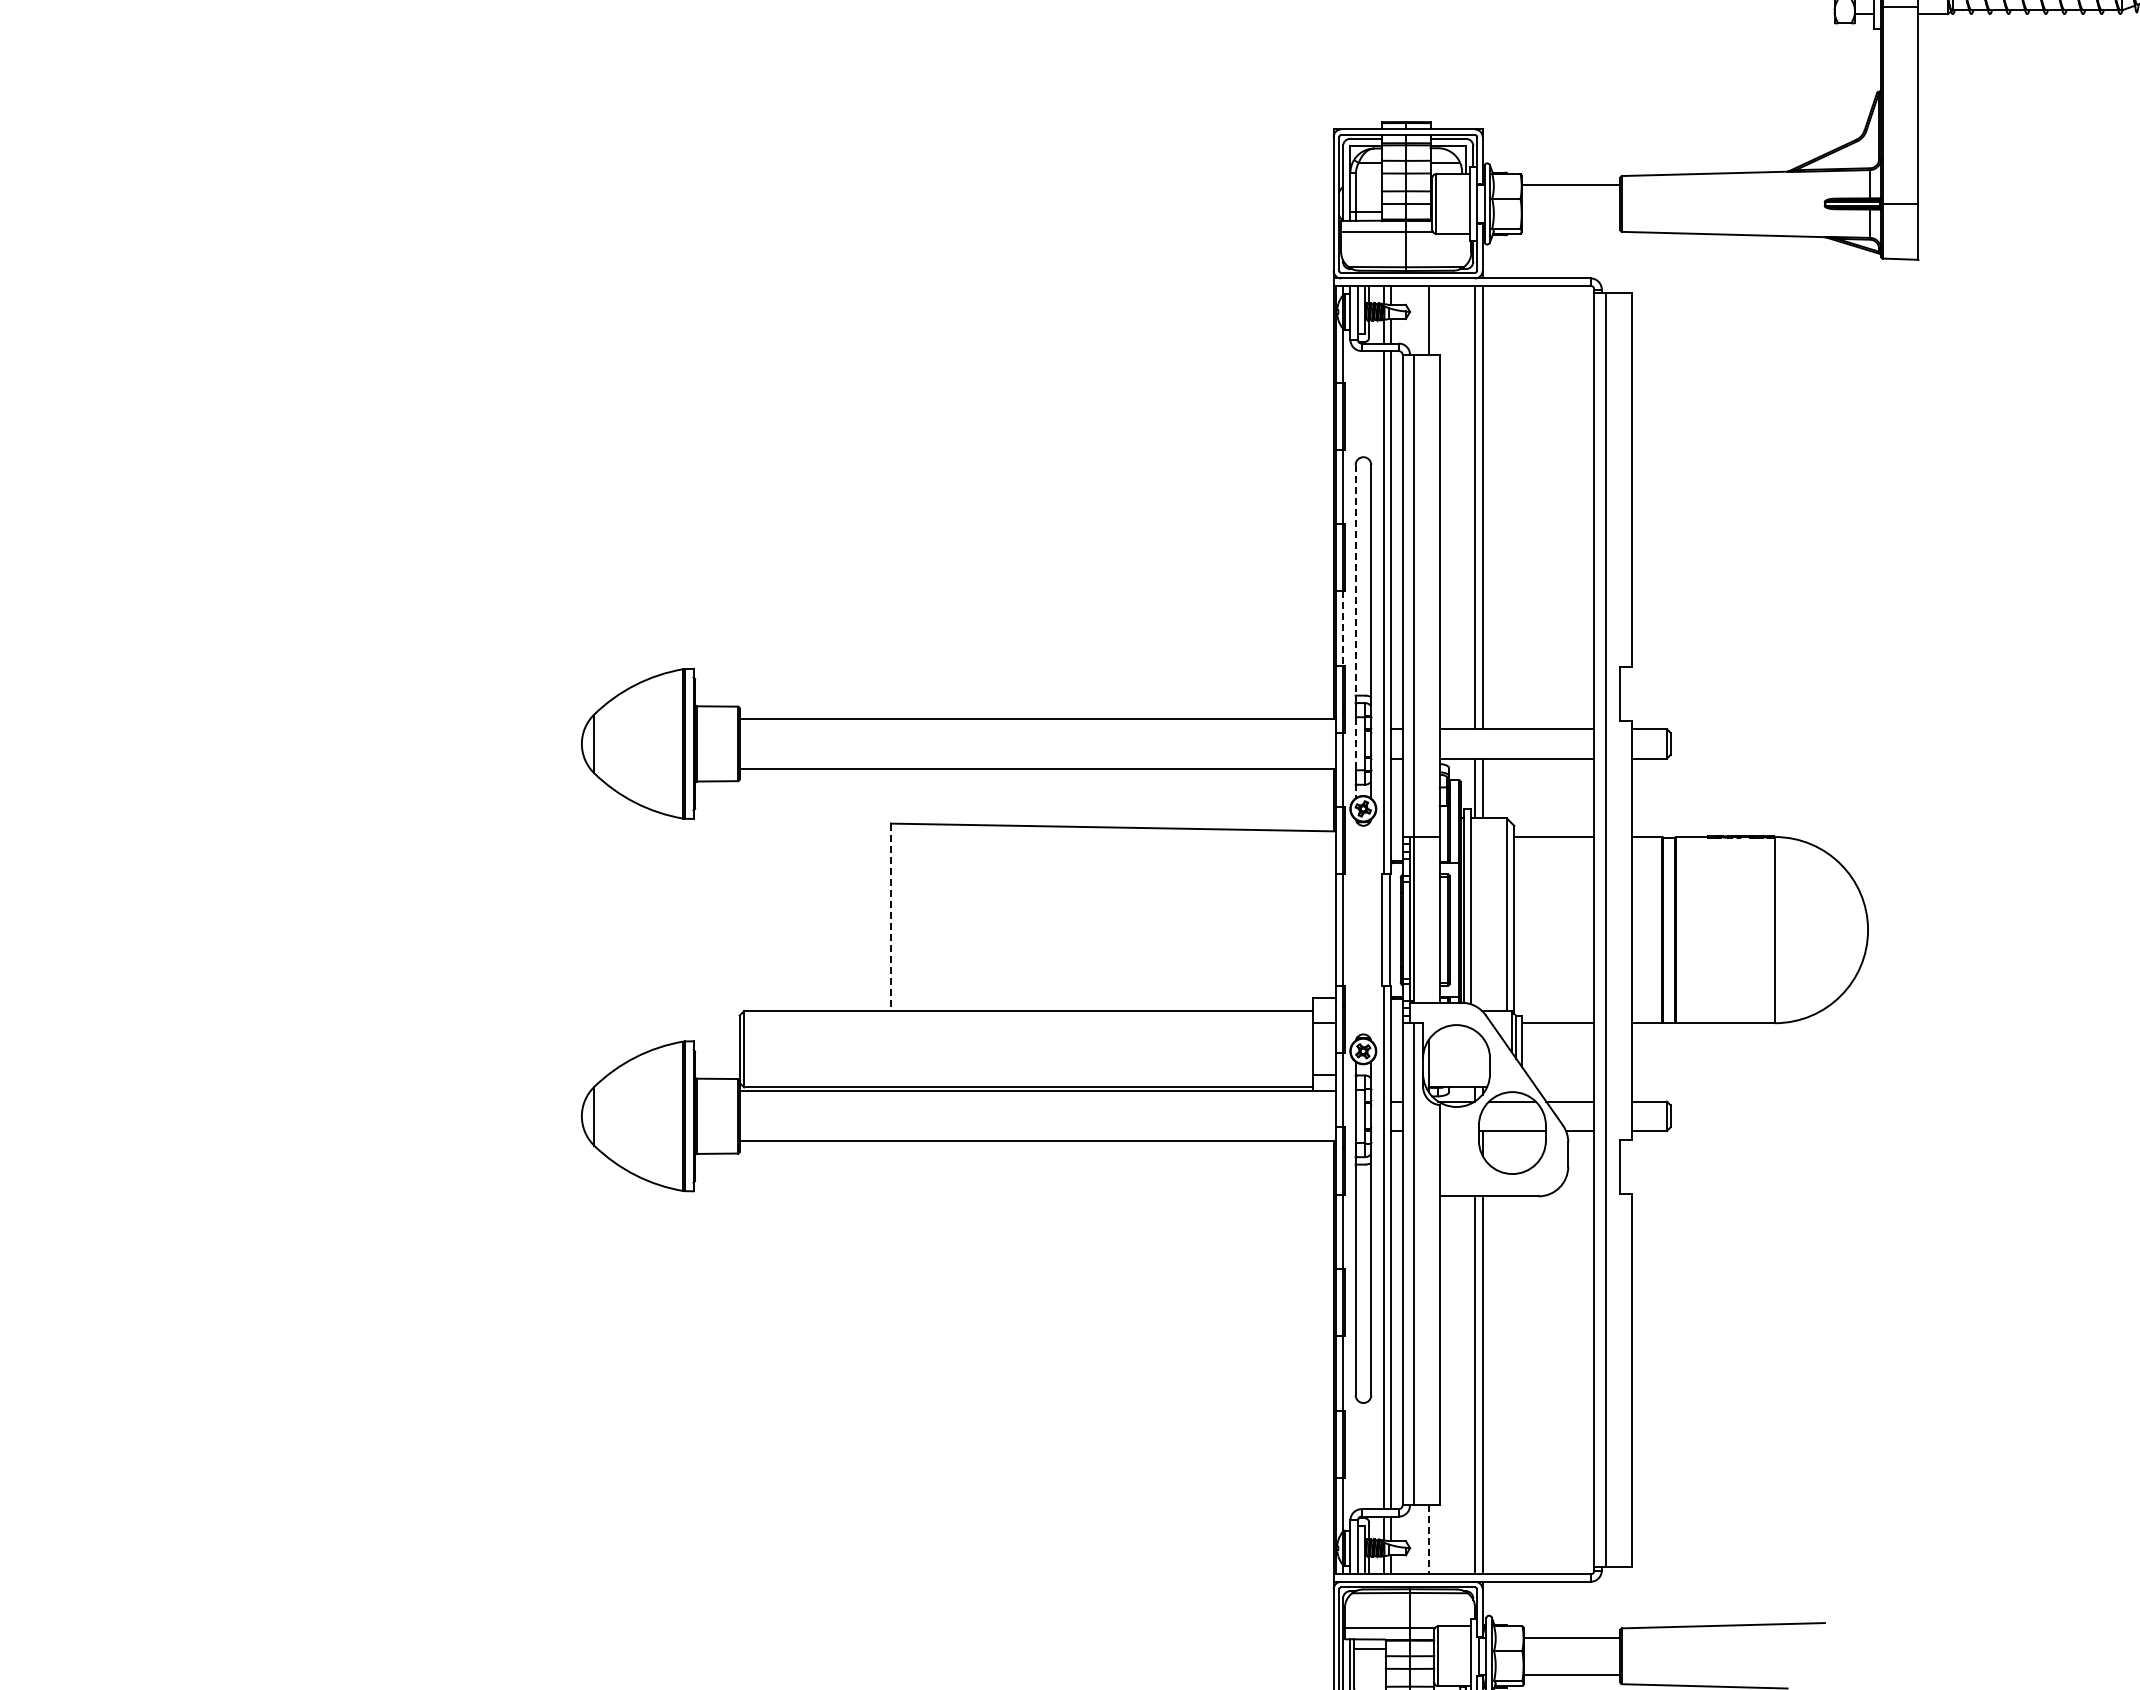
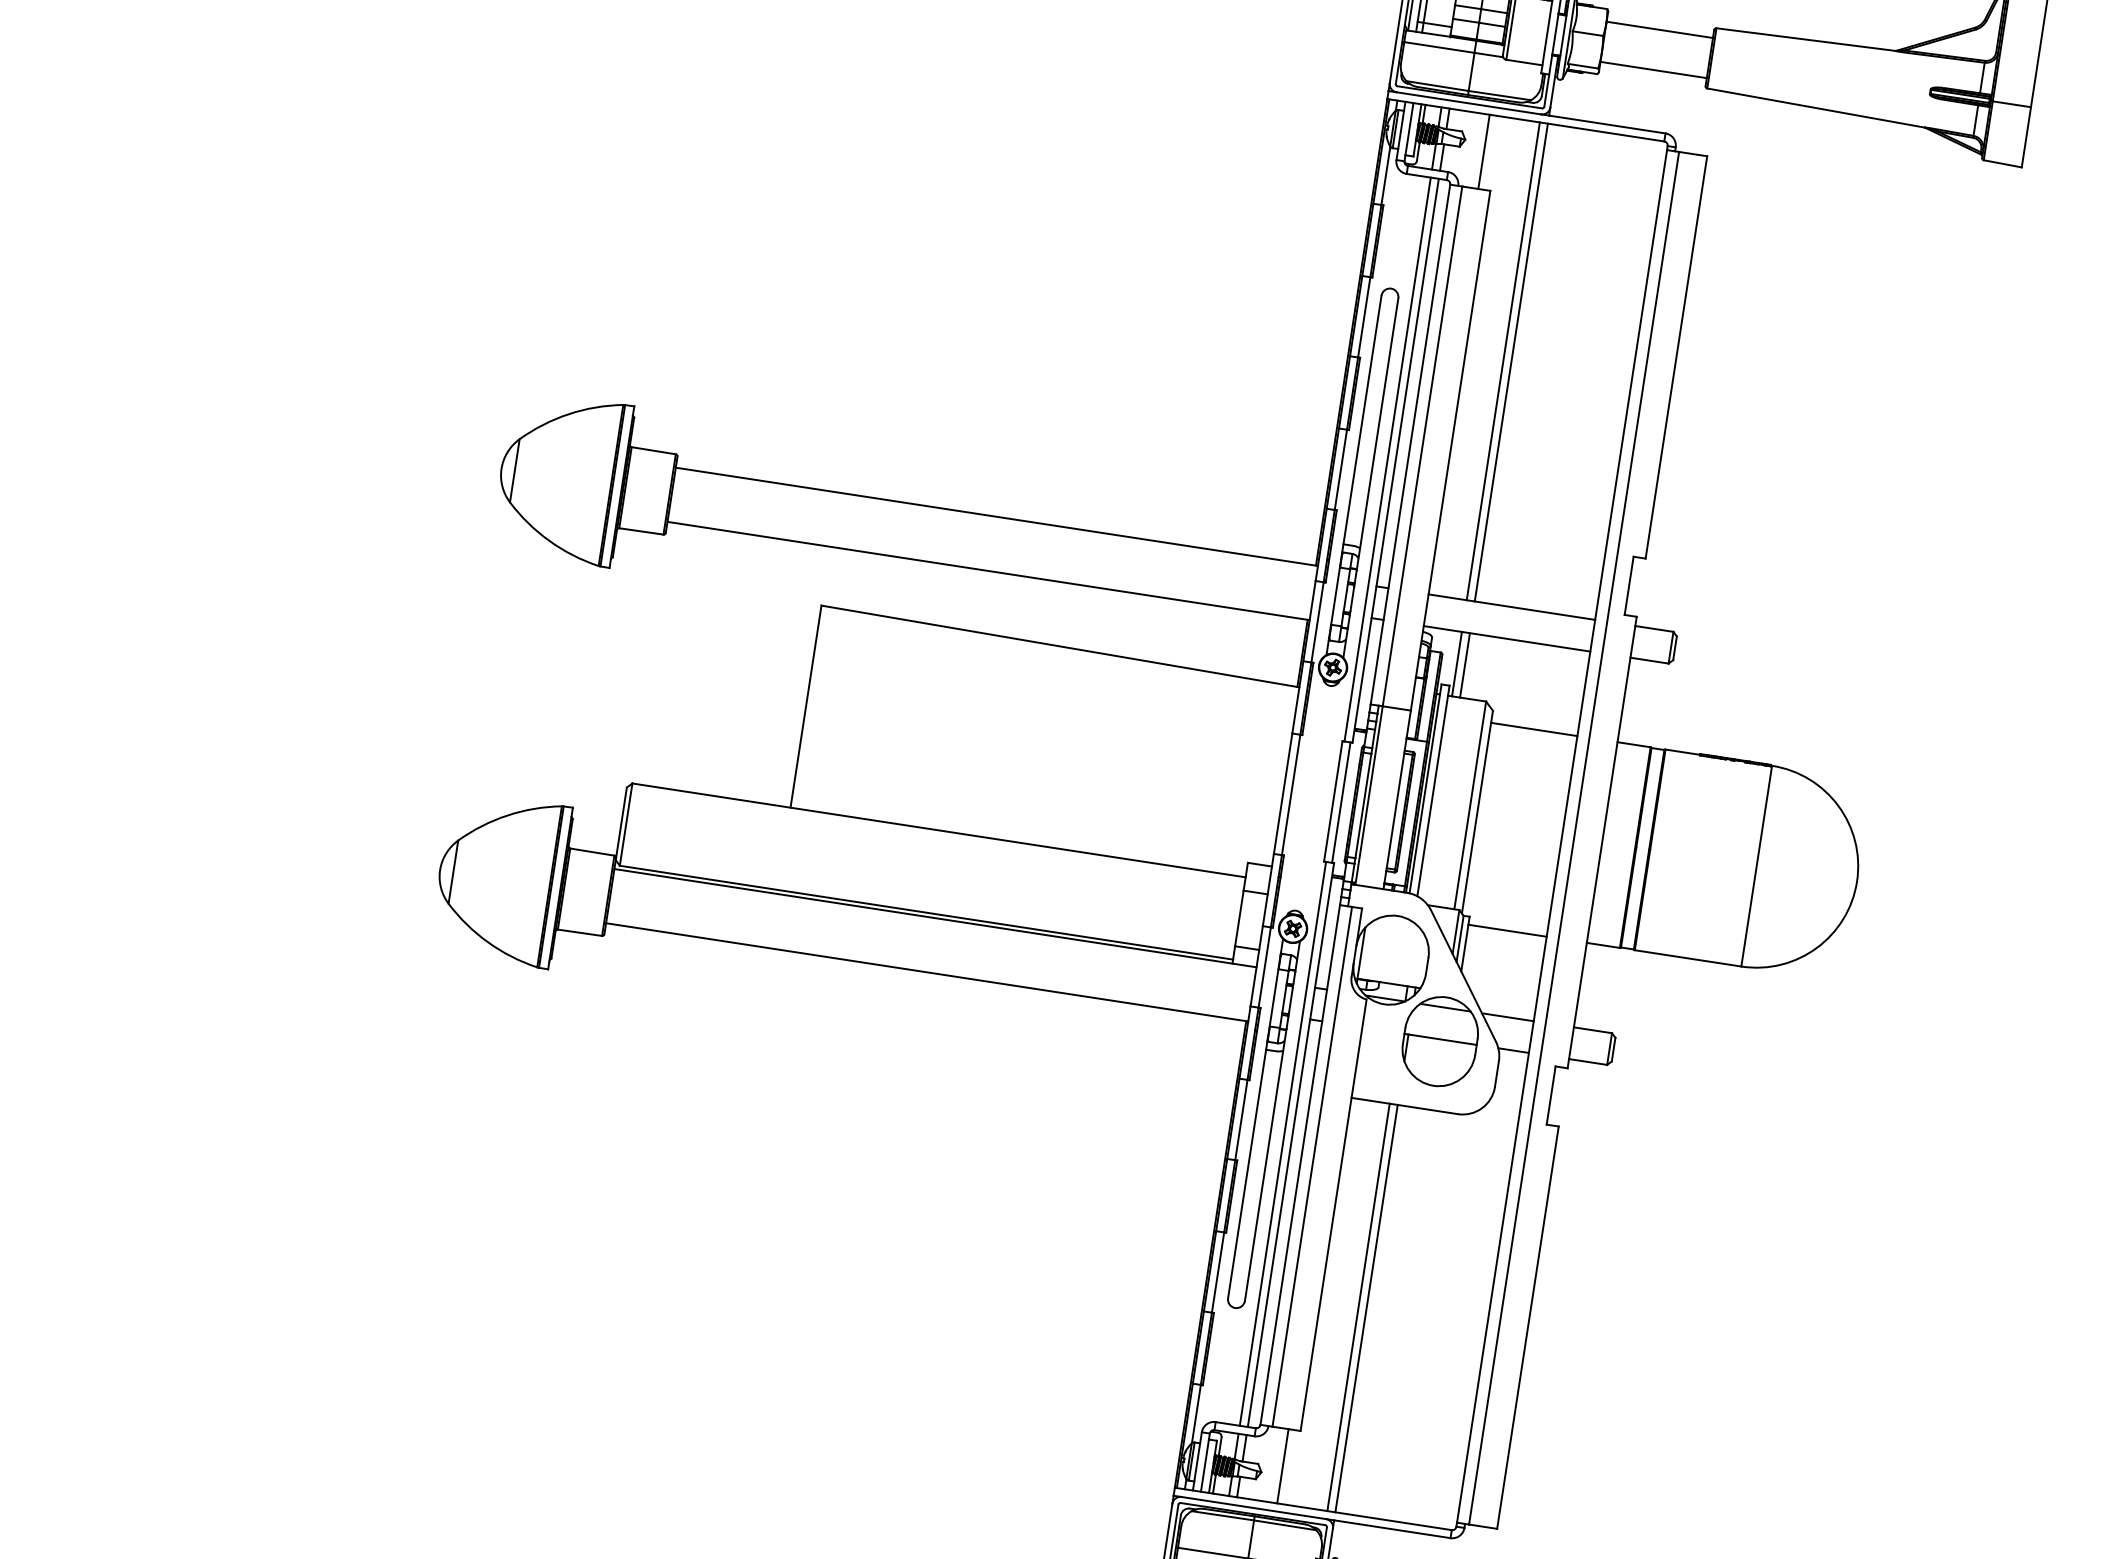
line: (1570, 222) -> (1653, 69), added
line: (1342, 628) -> (1340, 469), dashed -> solid
line: (1355, 631) -> (1353, 475), dashed -> solid
line: (890, 917) -> (805, 706), dashed -> solid
line: (1428, 1540) -> (1282, 1466), dashed -> solid

